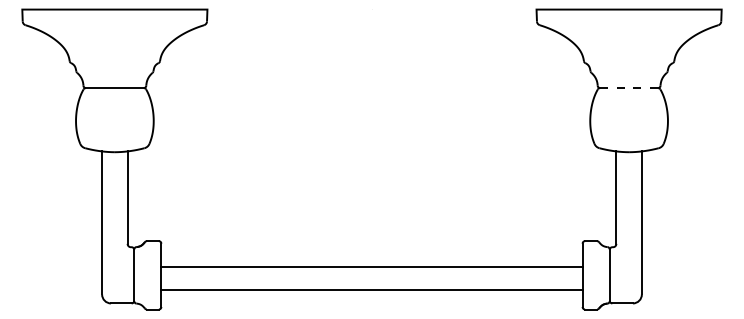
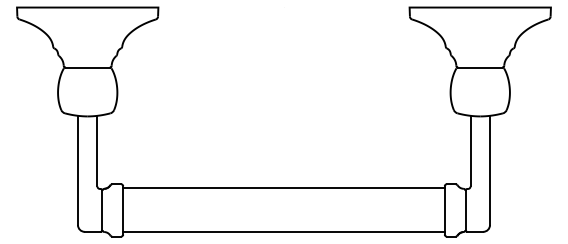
line: (629, 88) -> (480, 67), dashed -> solid
line: (371, 266) -> (283, 188), moved
line: (371, 290) -> (283, 232), moved

